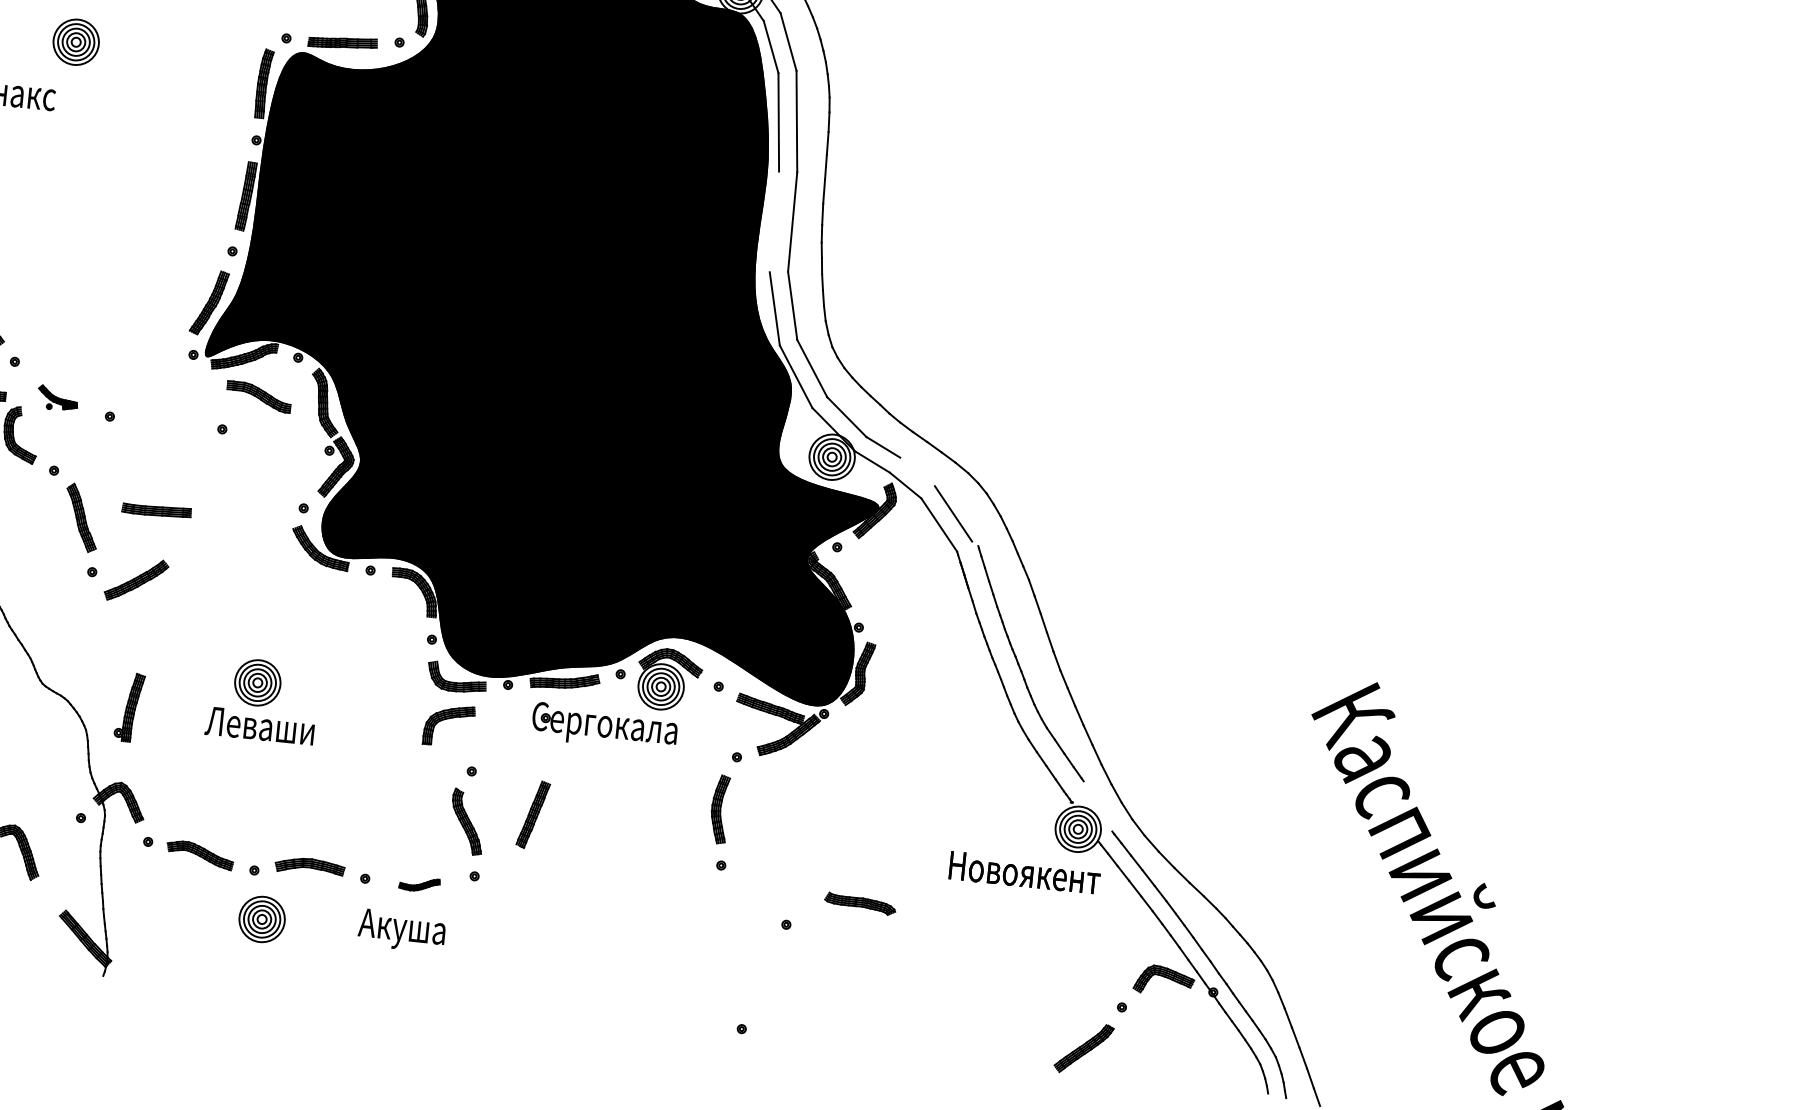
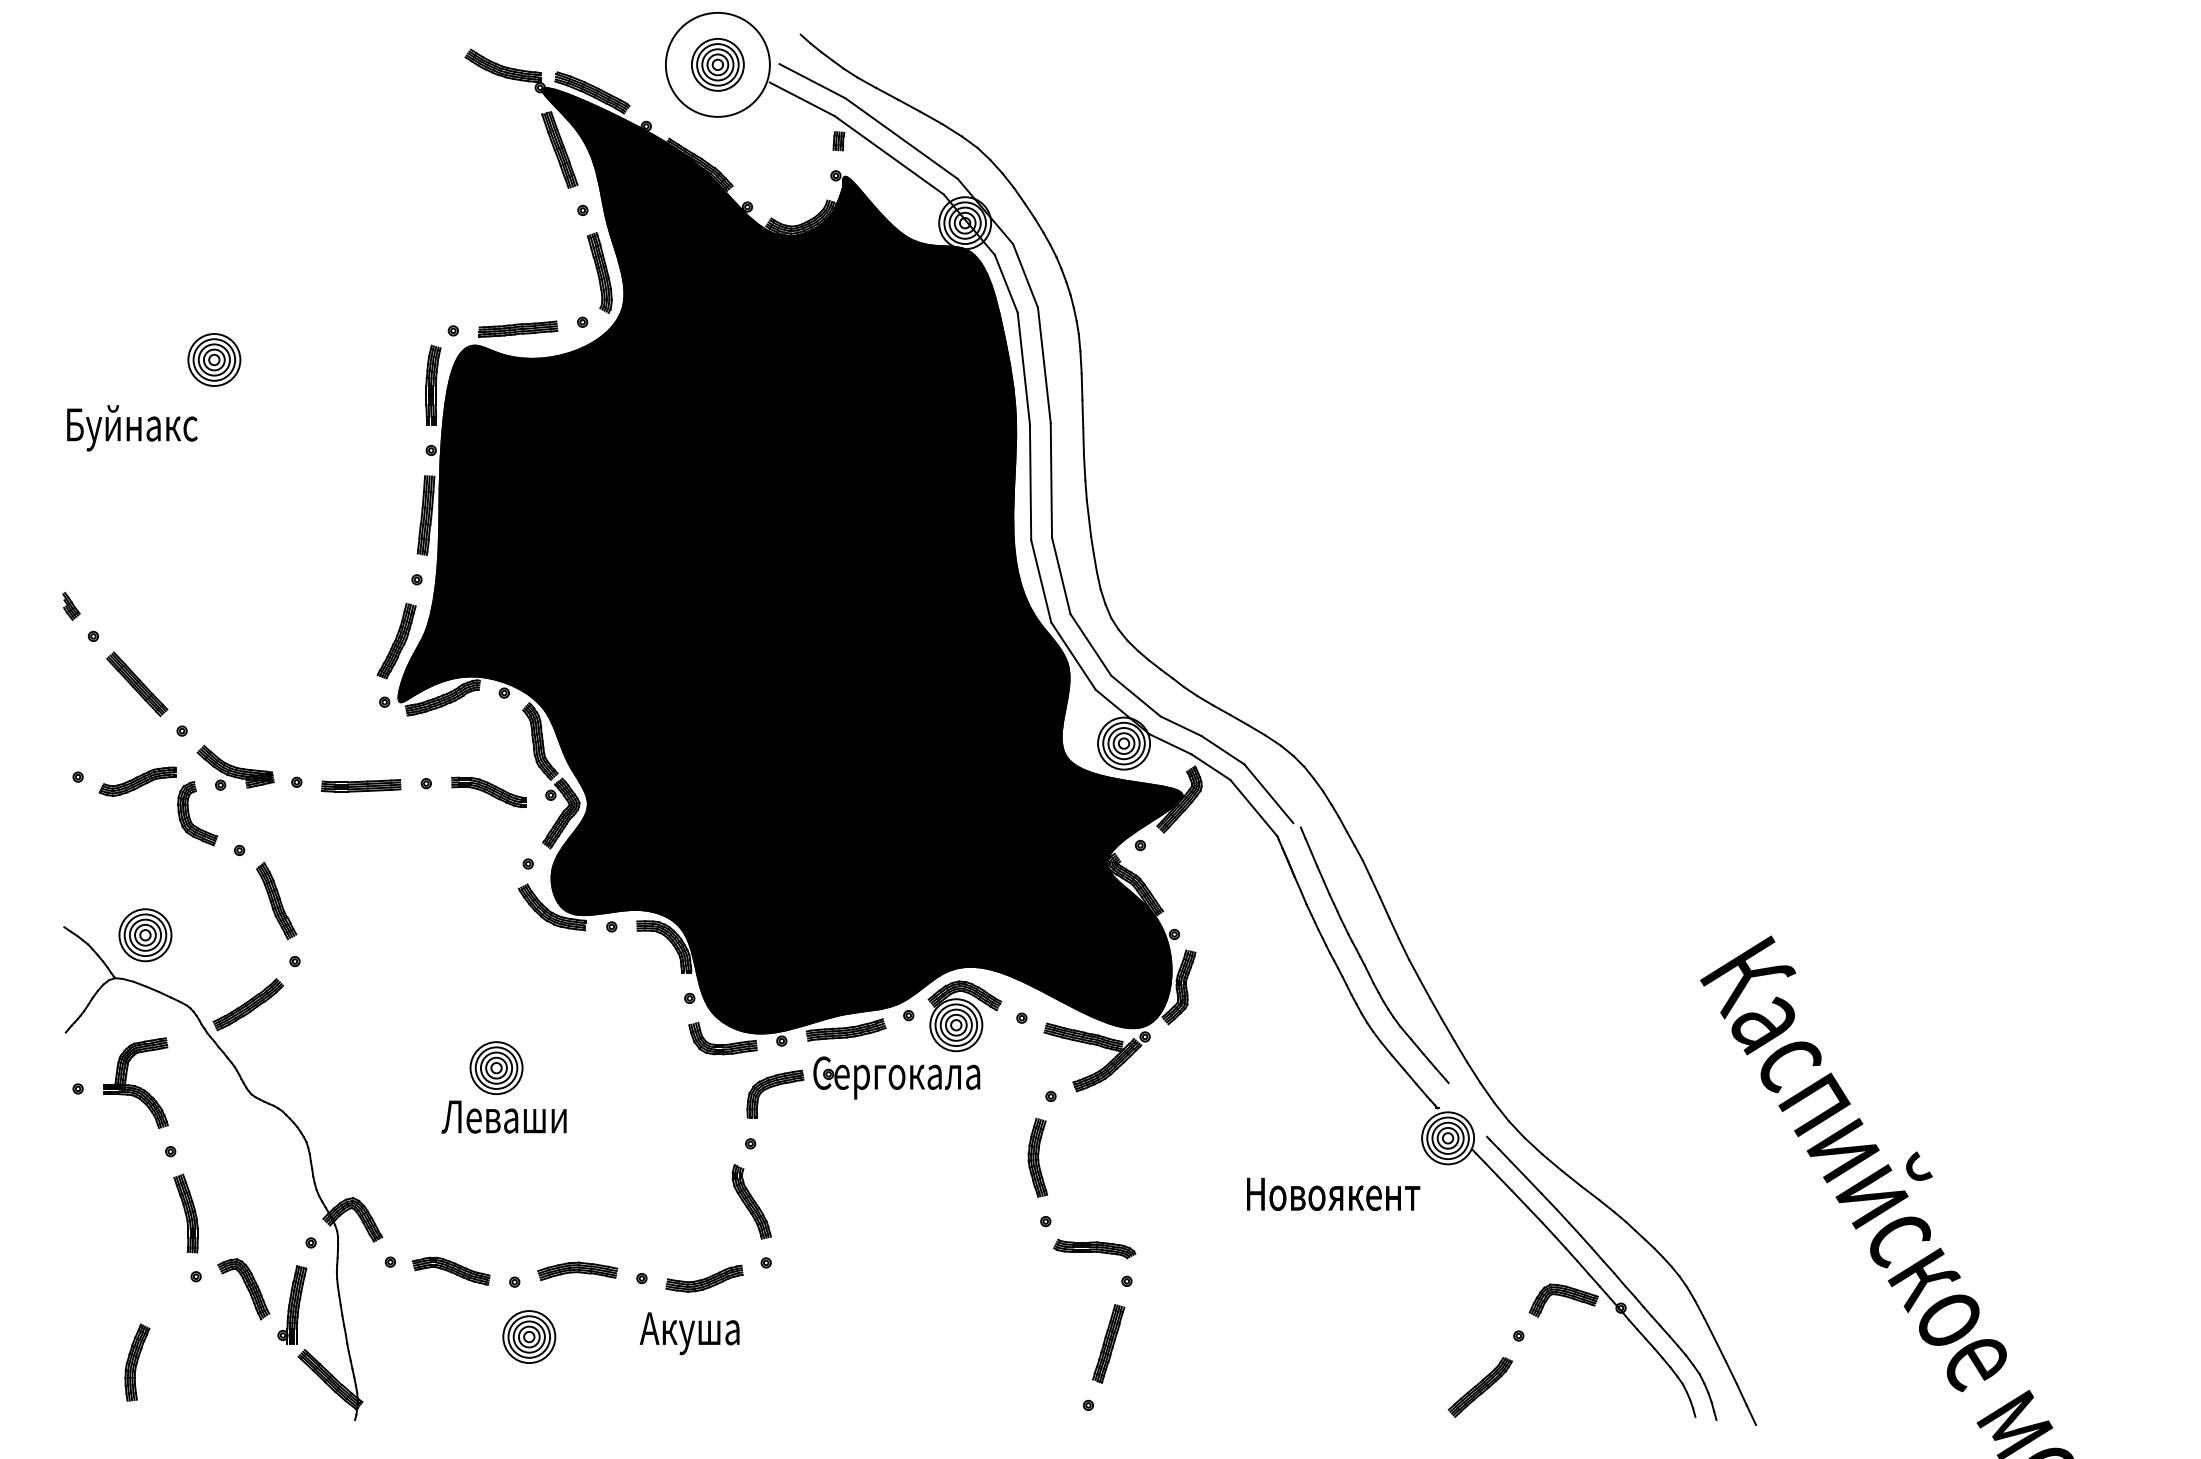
line: (774, 221) -> (1030, 482), added
part: (258, 396) -> (488, 791), moved
part: (57, 398) -> (235, 767), size x1.67
line: (917, 472) -> (1222, 750), added
part: (156, 510) -> (360, 785), moved
part: (136, 580) -> (248, 1004), moved
part: (129, 706) -> (292, 1304), moved
part: (448, 719) -> (773, 1087), moved
part: (533, 814) -> (1108, 1343), moved
text: (1025, 872) -> (1333, 1193), moved
part: (419, 884) -> (704, 1278), size x1.67
part: (860, 903) -> (1094, 1248), moved

